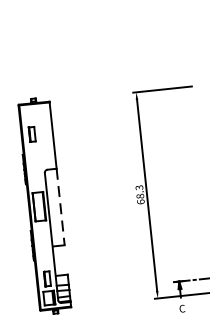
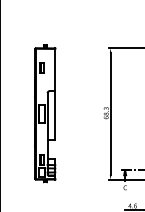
line: (61, 208) -> (55, 116), dashed -> solid

